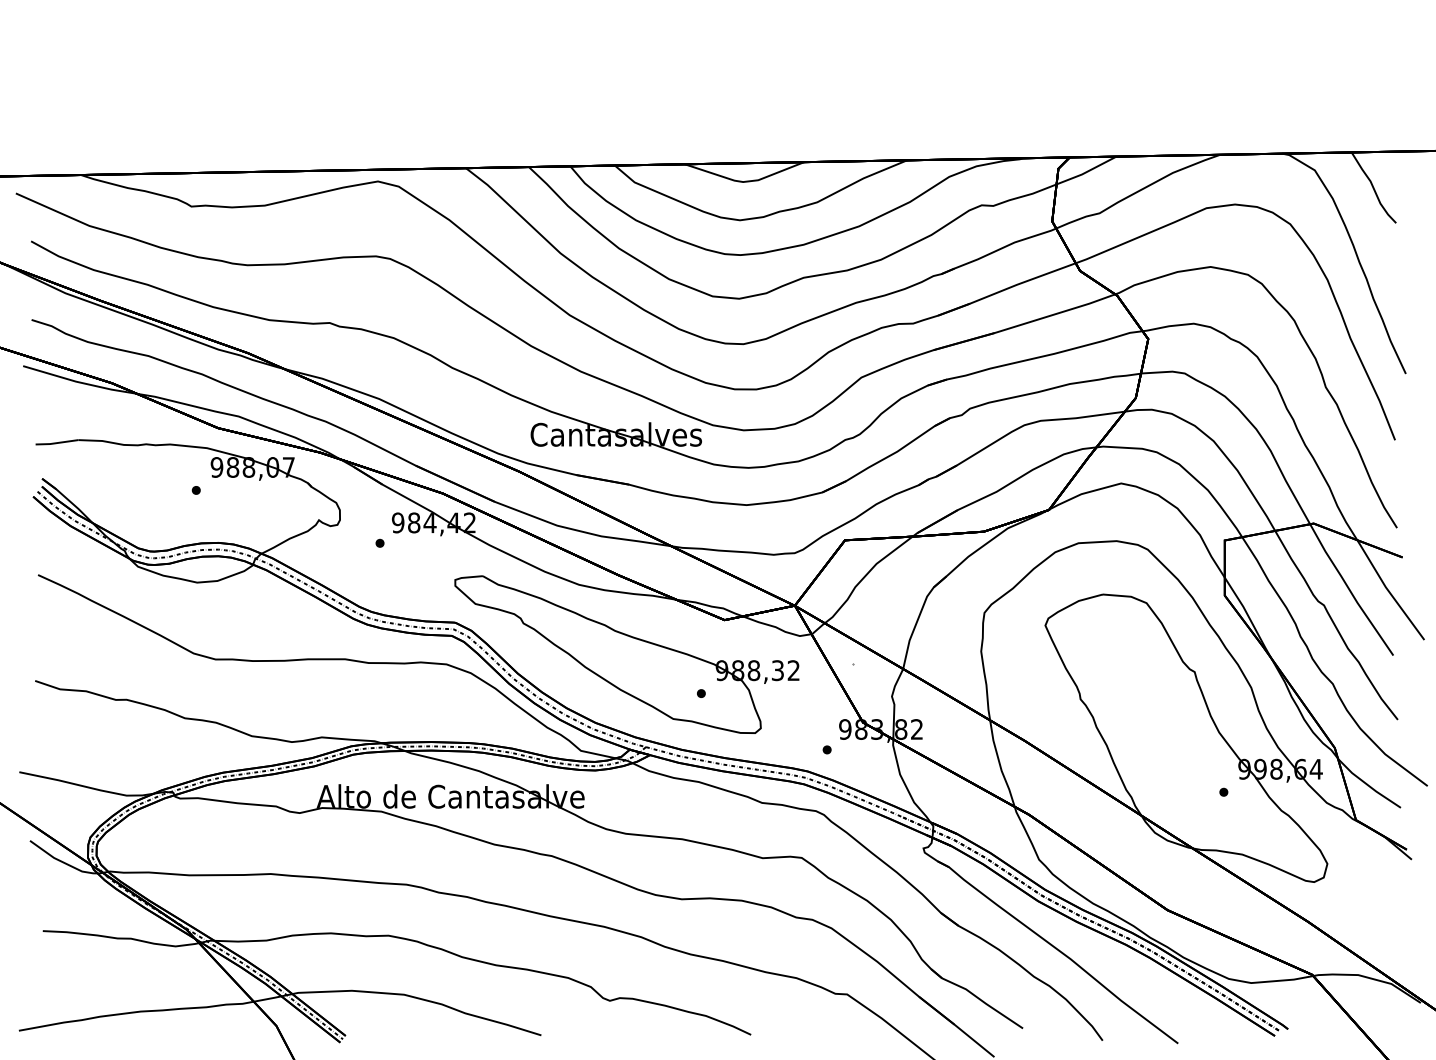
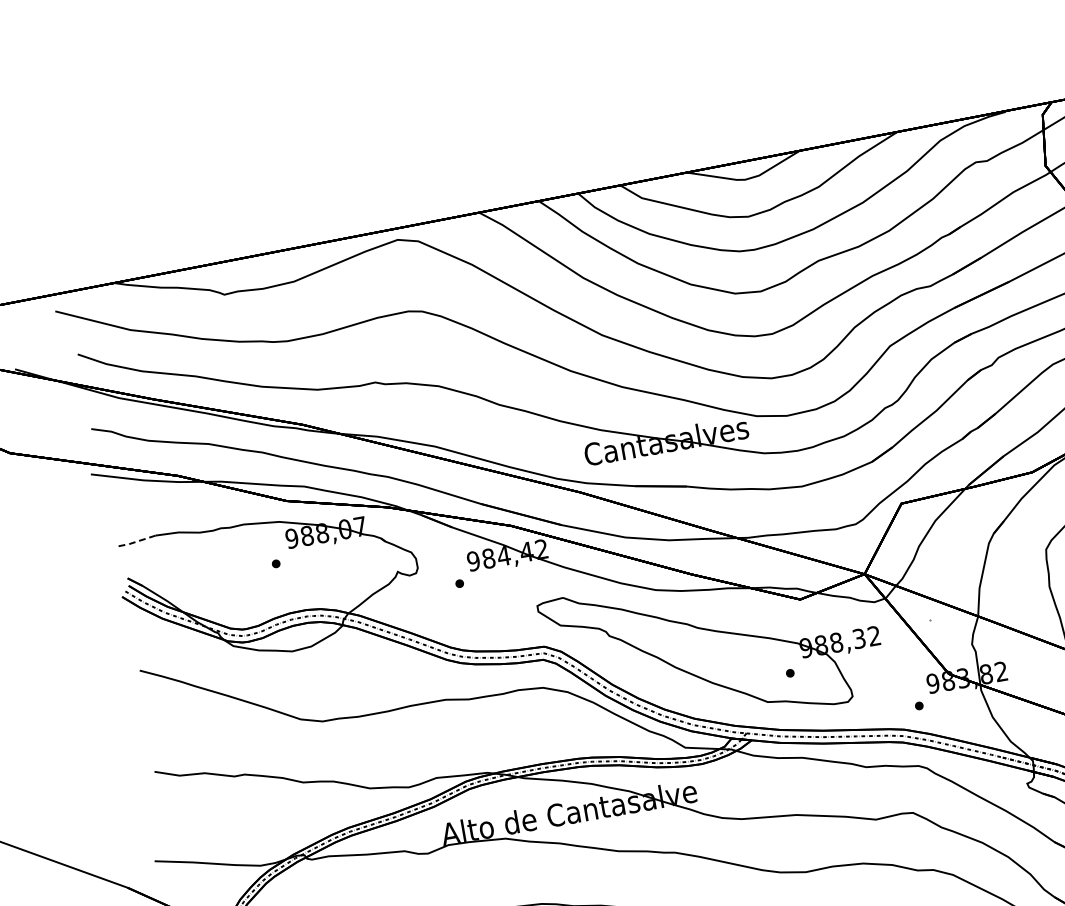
line: (55, 443) -> (134, 542), solid -> dashed

